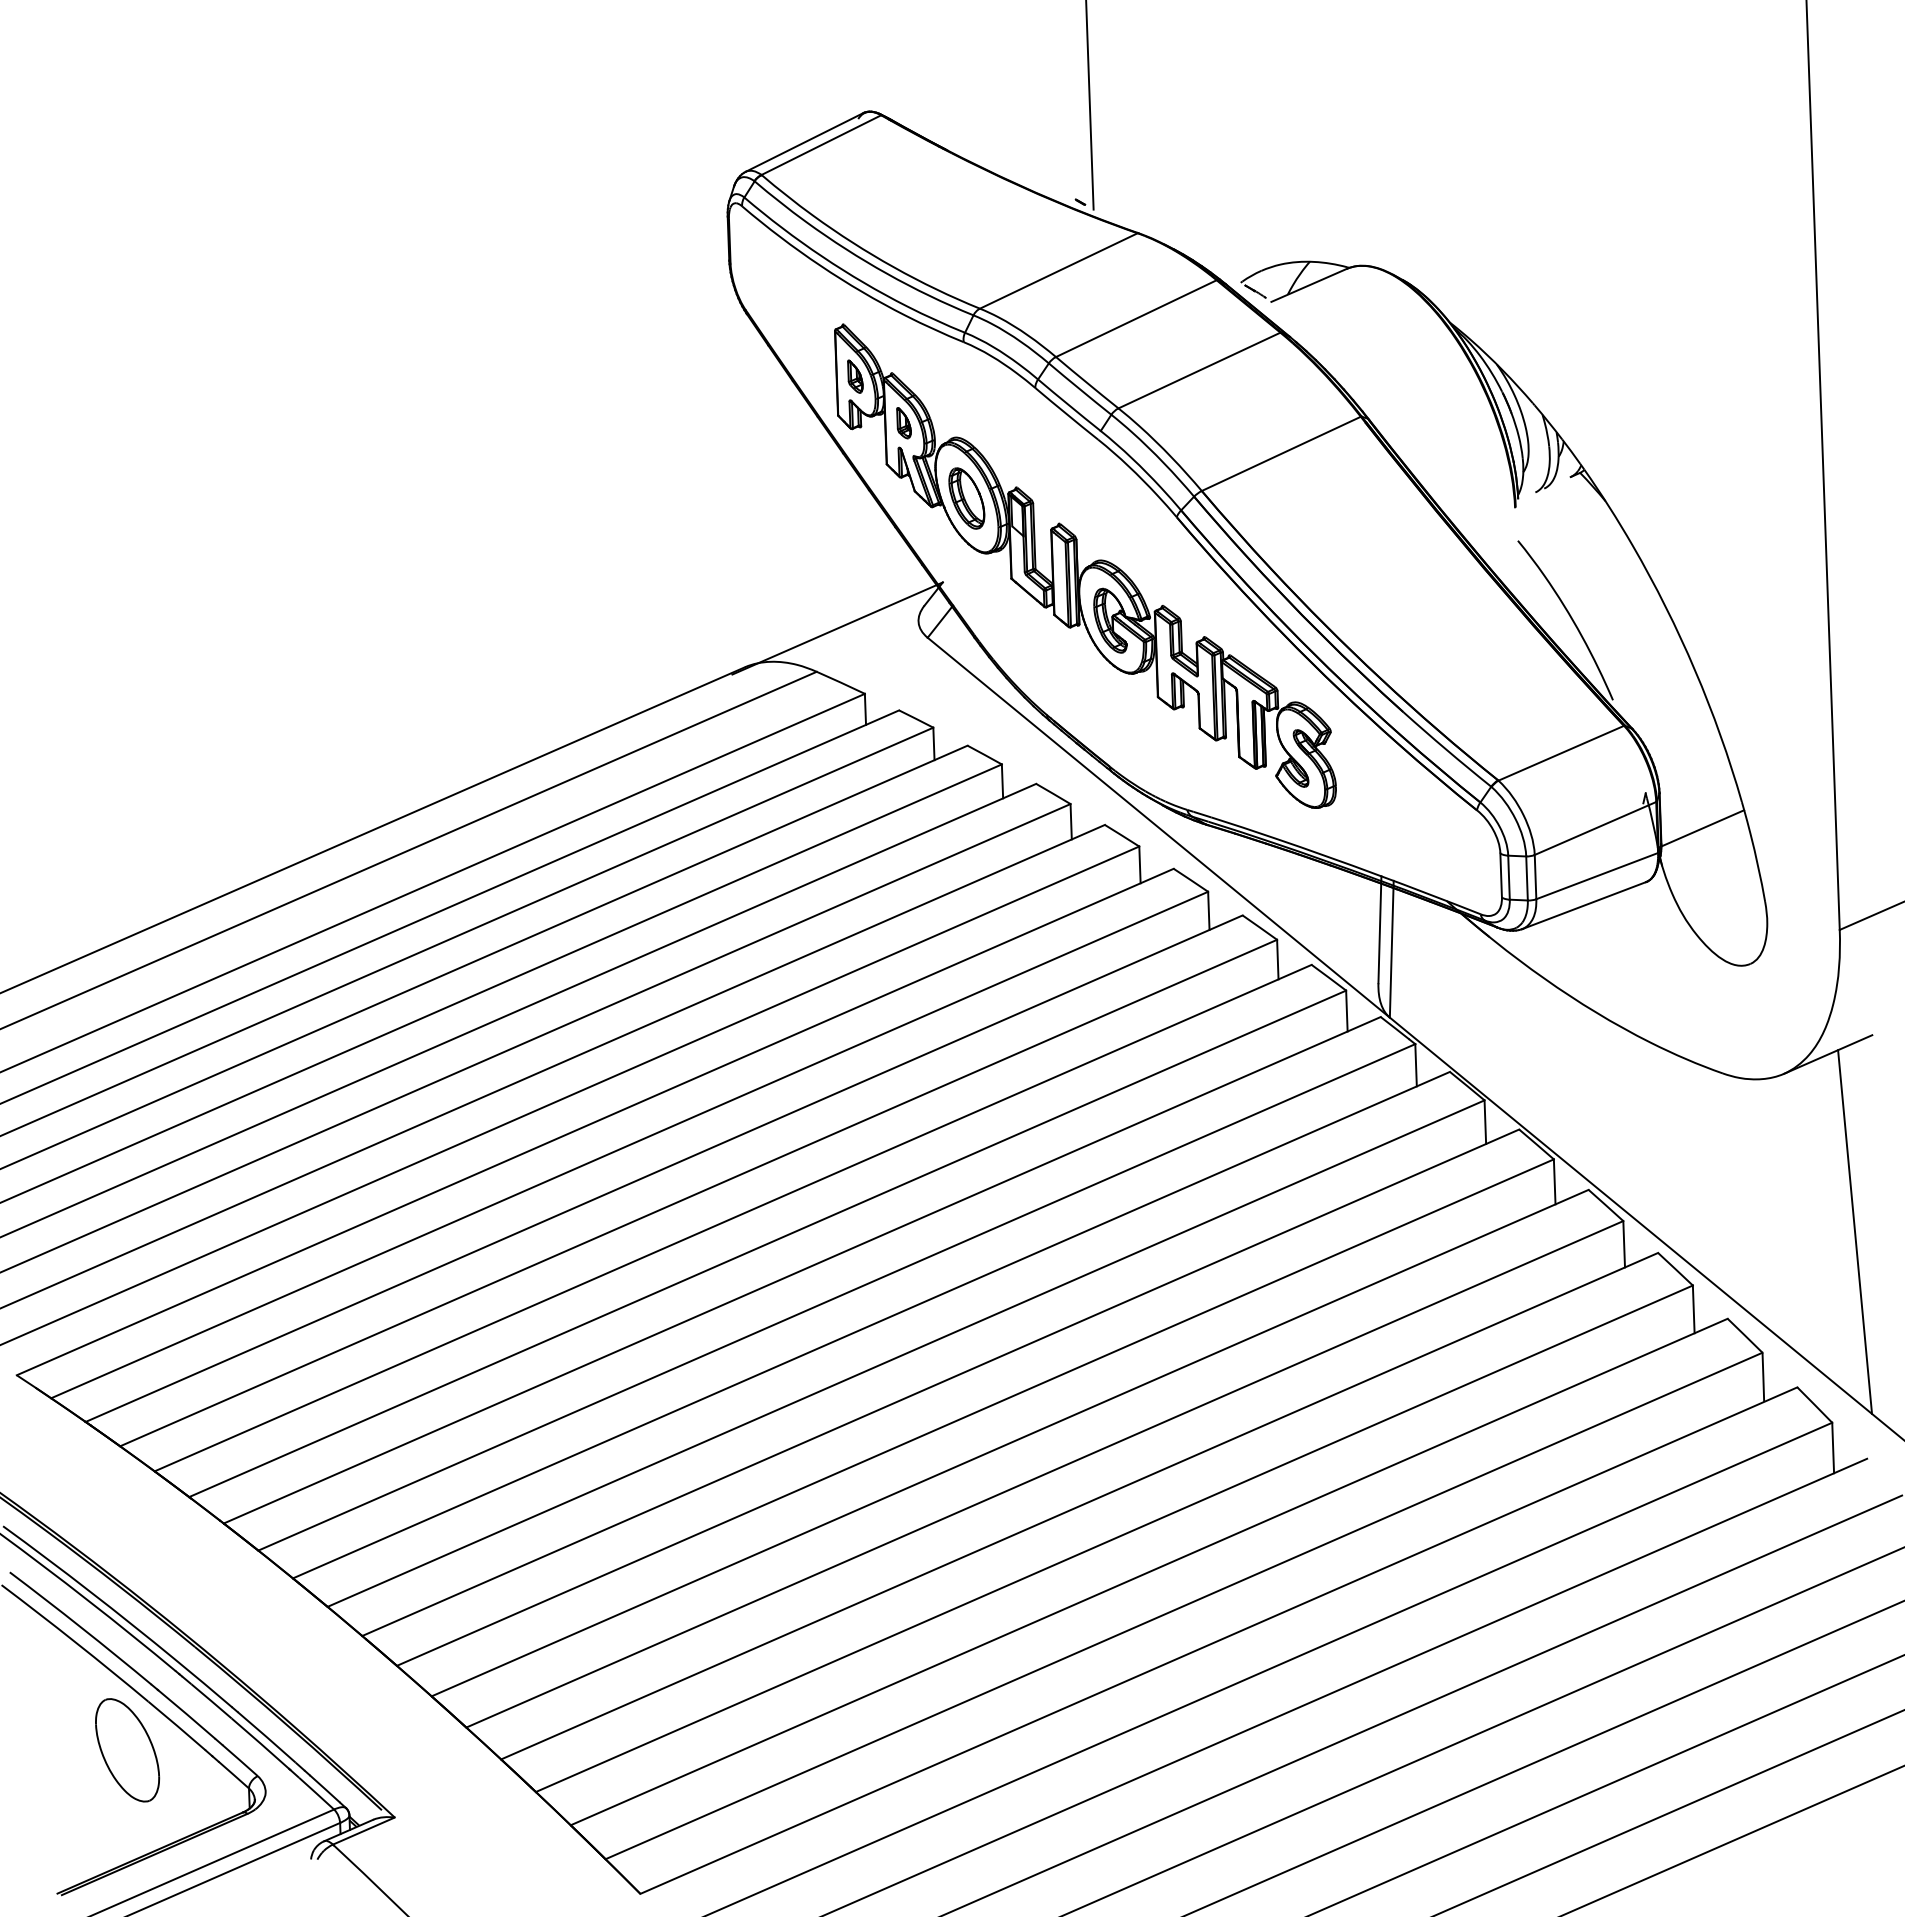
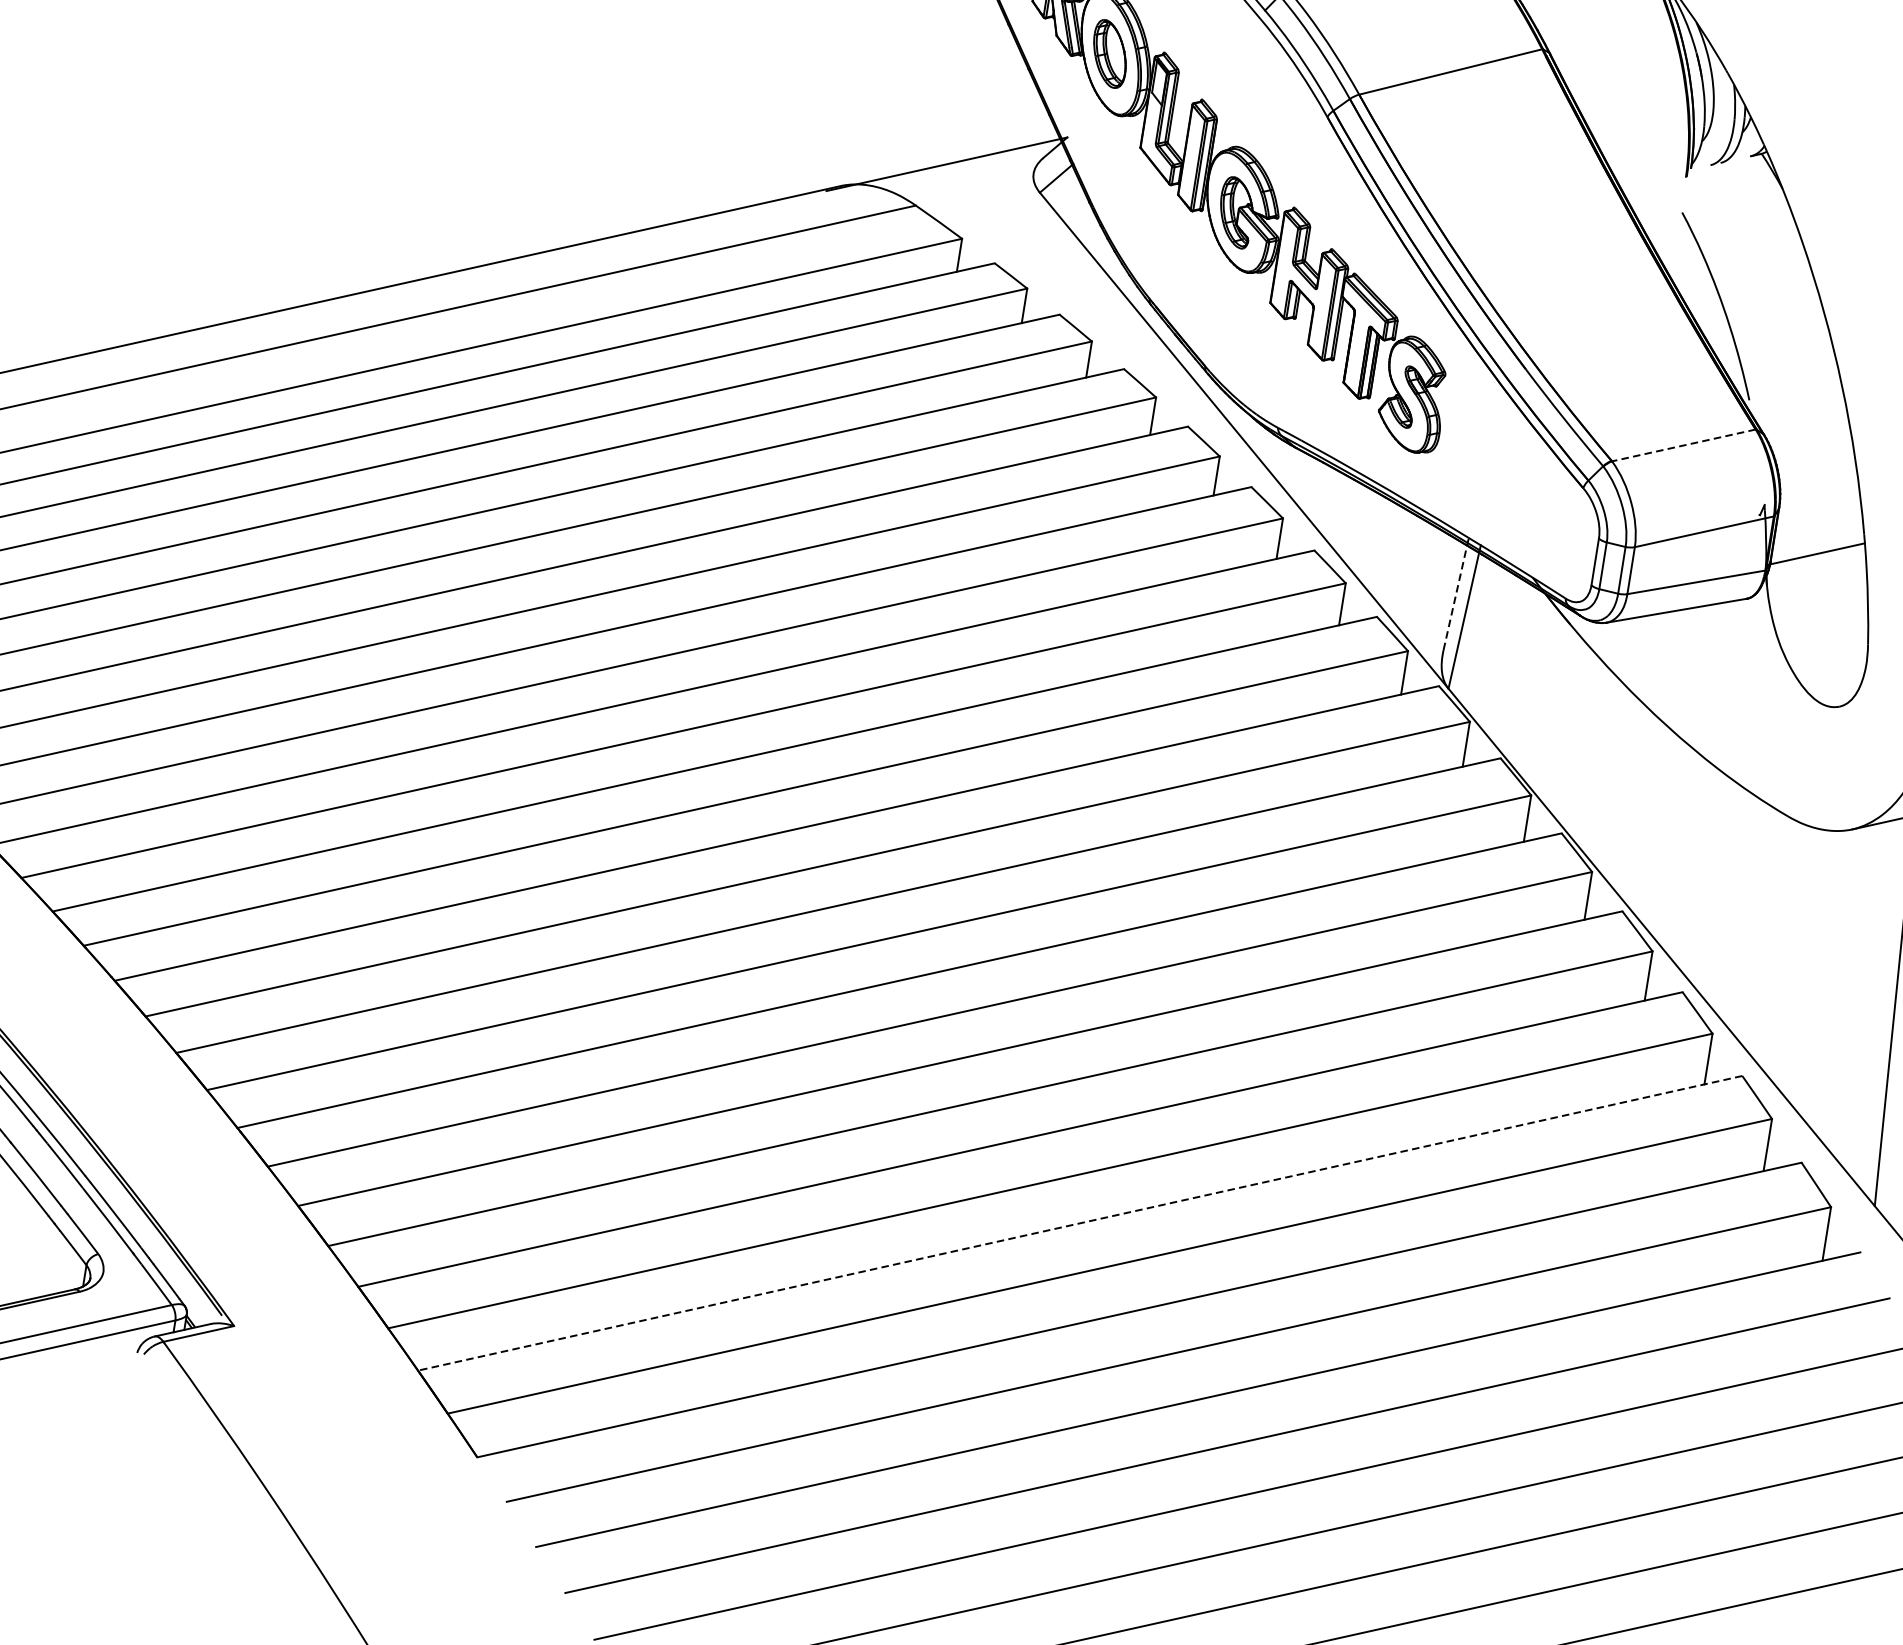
line: (1561, 753) -> (1684, 445), solid -> dashed
line: (1379, 929) -> (1455, 593), solid -> dashed
line: (1148, 1572) -> (1079, 1223), solid -> dashed

